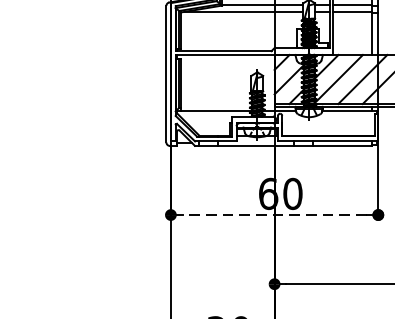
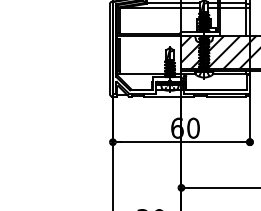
line: (274, 215) -> (181, 142), dashed -> solid

